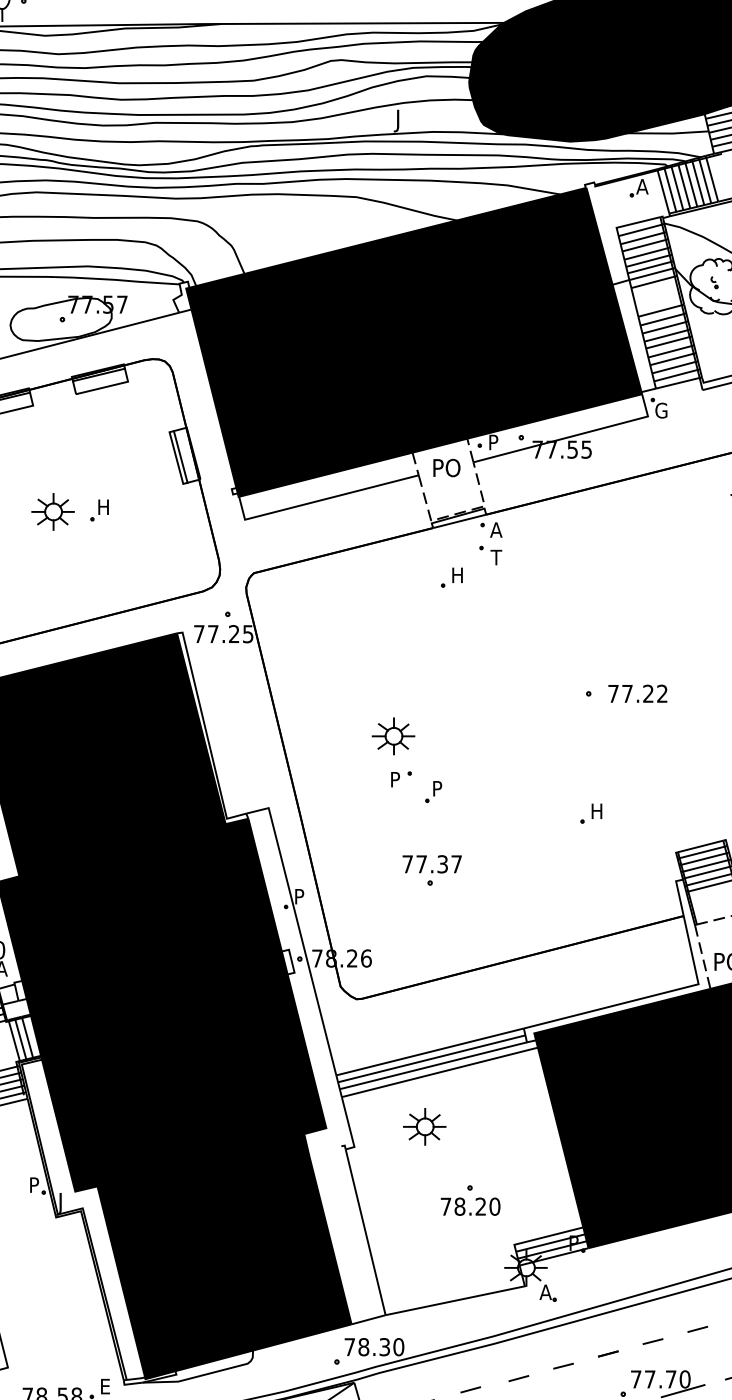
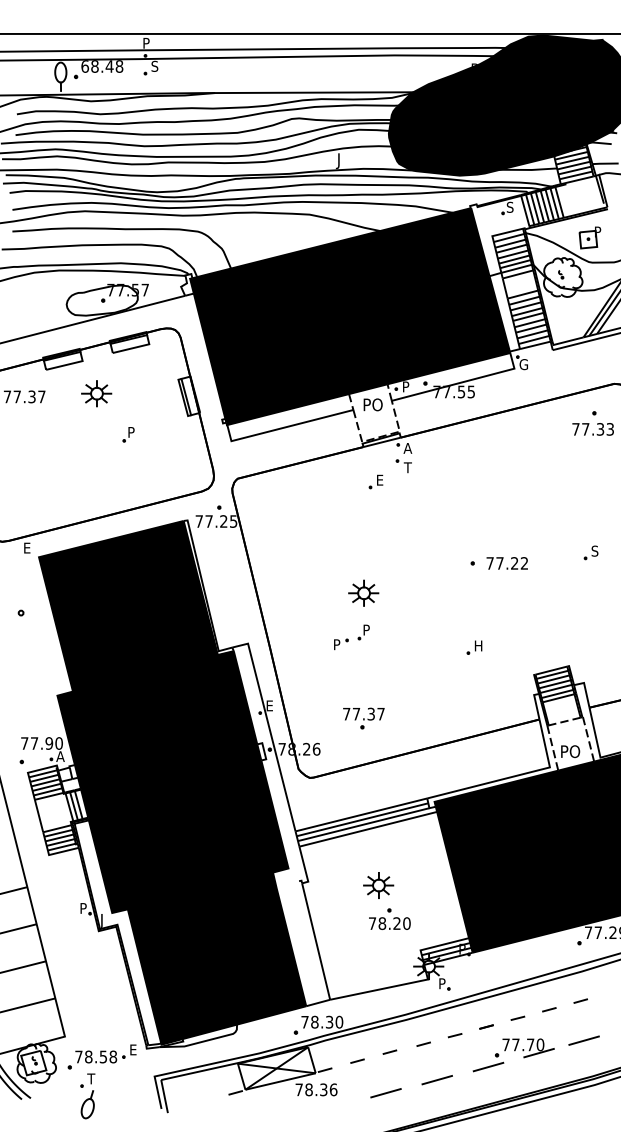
text: (642, 185) -> (510, 206), A -> S
text: (104, 507) -> (132, 432), H -> P
part: (52, 511) -> (96, 393), moved
text: (458, 574) -> (381, 479), H -> E
part: (393, 735) -> (363, 592), moved
part: (401, 779) -> (341, 644), moved
part: (431, 870) -> (363, 718), moved
text: (300, 896) -> (270, 705), P -> E
part: (424, 1126) -> (378, 885), moved
text: (545, 1291) -> (442, 983), A -> P

